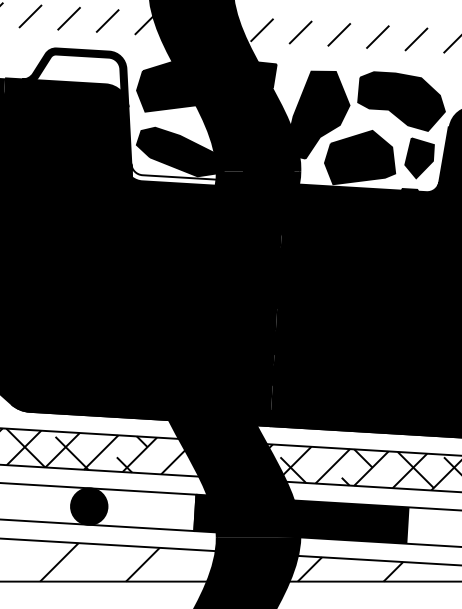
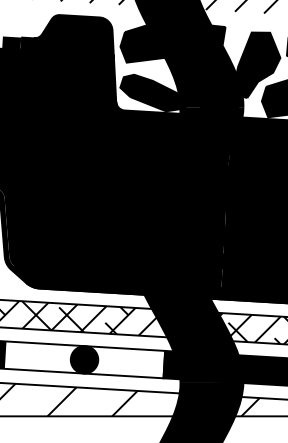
fill: (78, 72) -> (76, 33), added
fill: (207, 176) -> (173, 111), added

